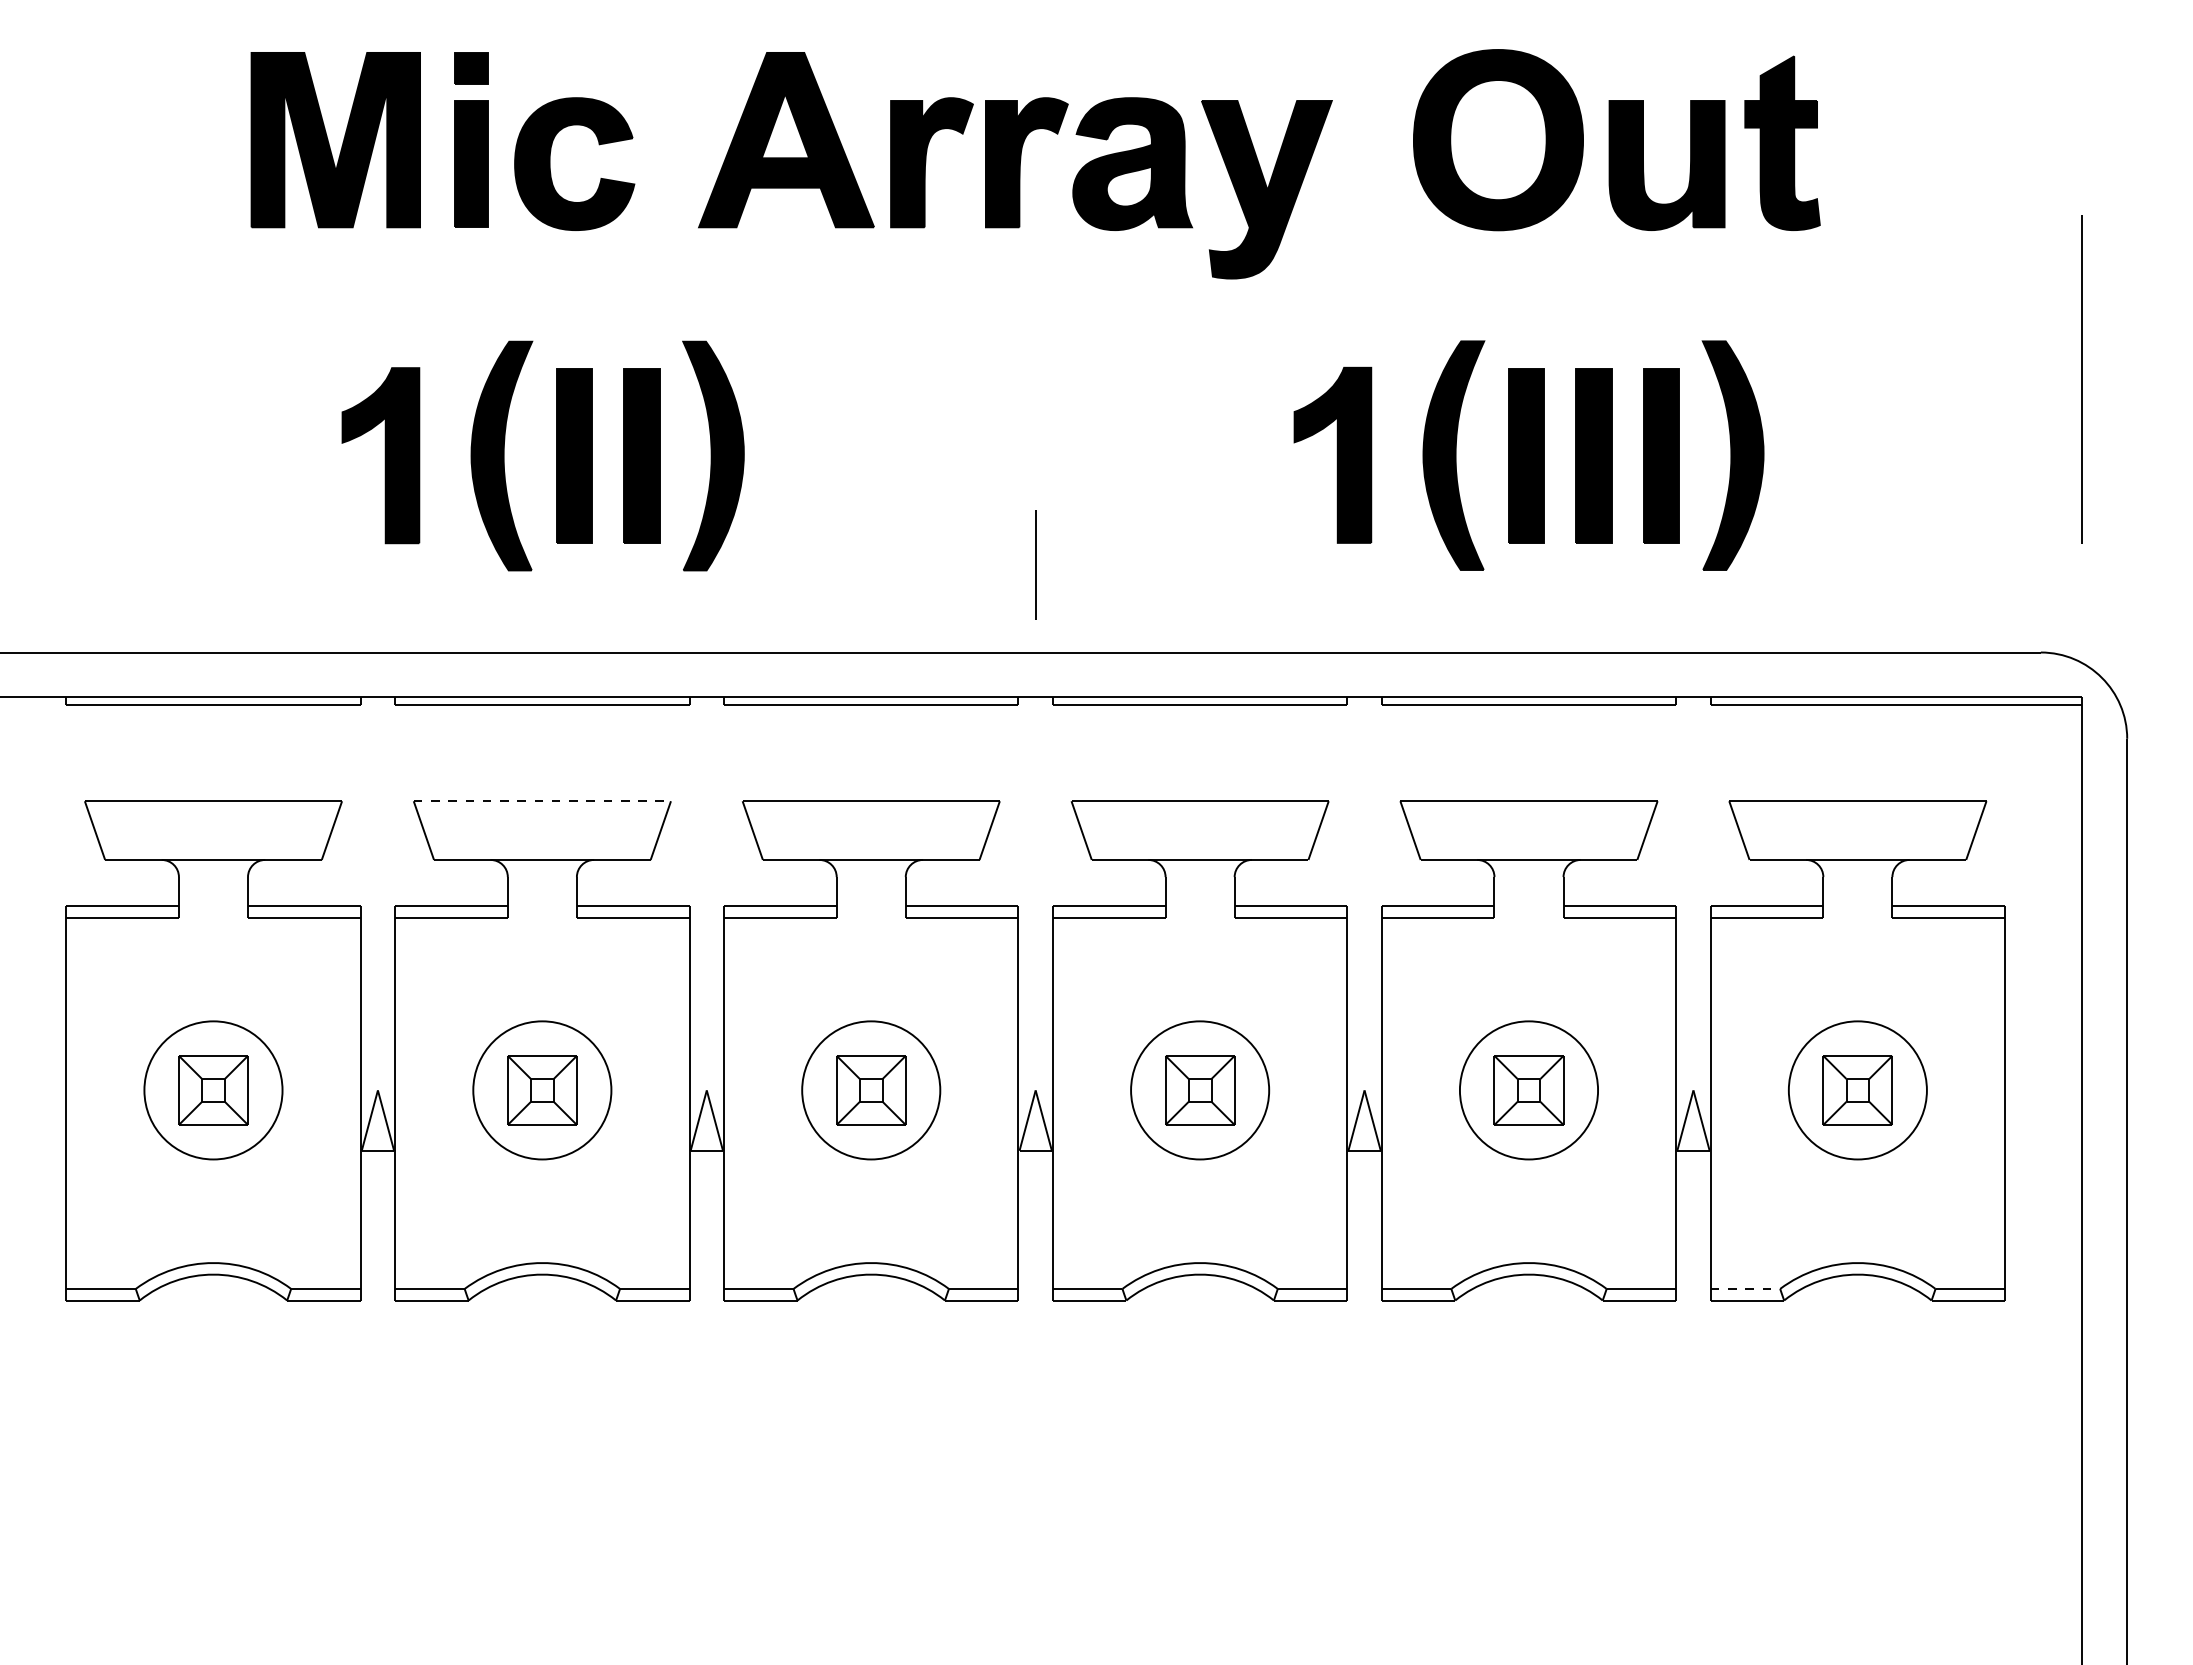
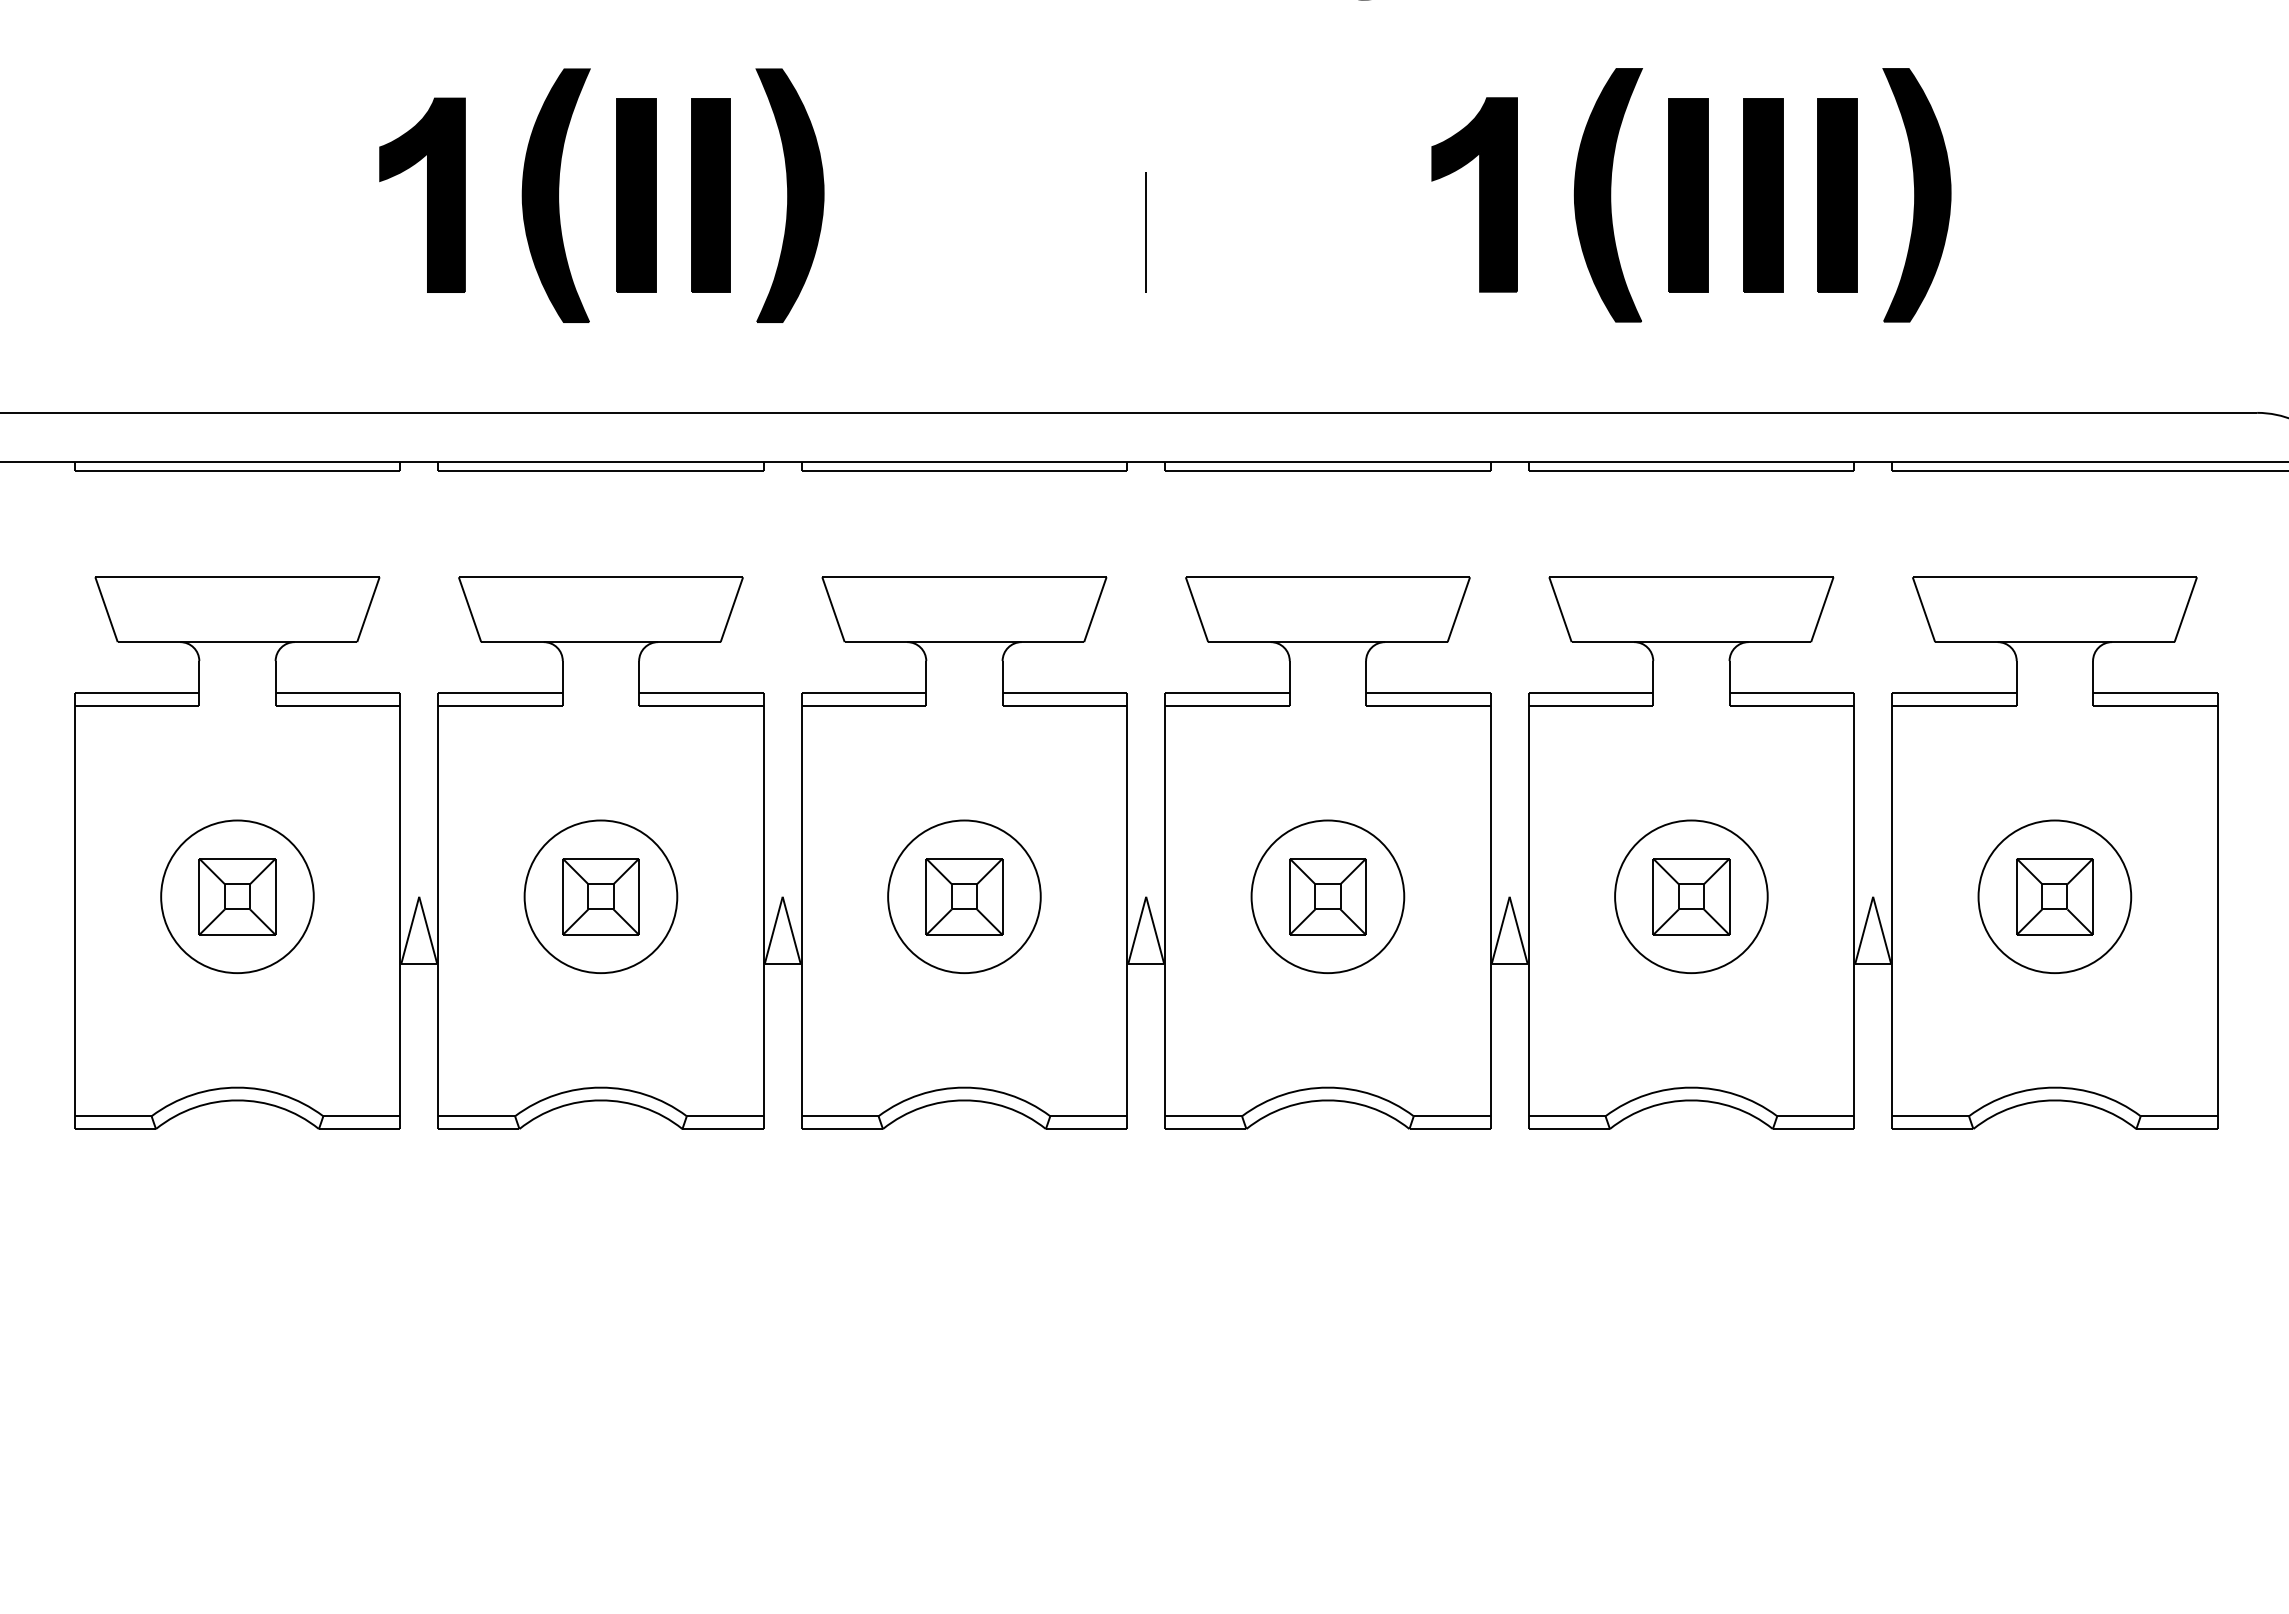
line: (1035, 564) -> (1145, 231), moved
line: (542, 801) -> (601, 577), dashed -> solid
line: (1745, 1288) -> (1930, 1115), dashed -> solid

